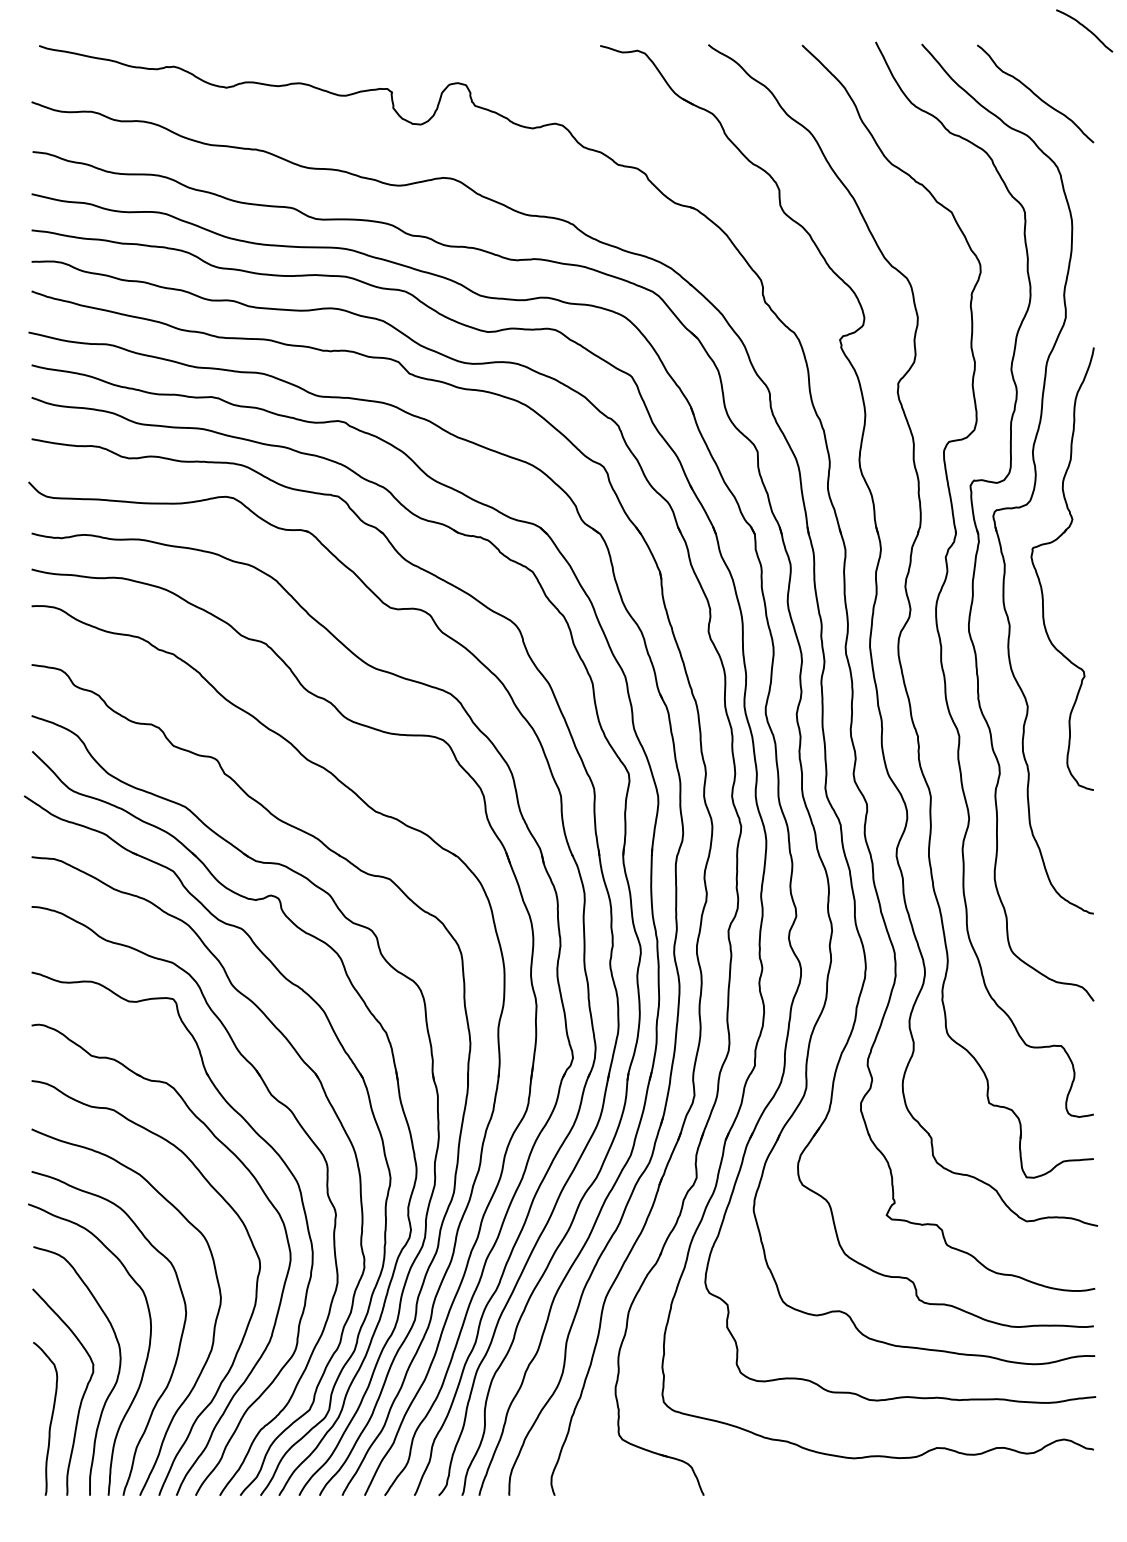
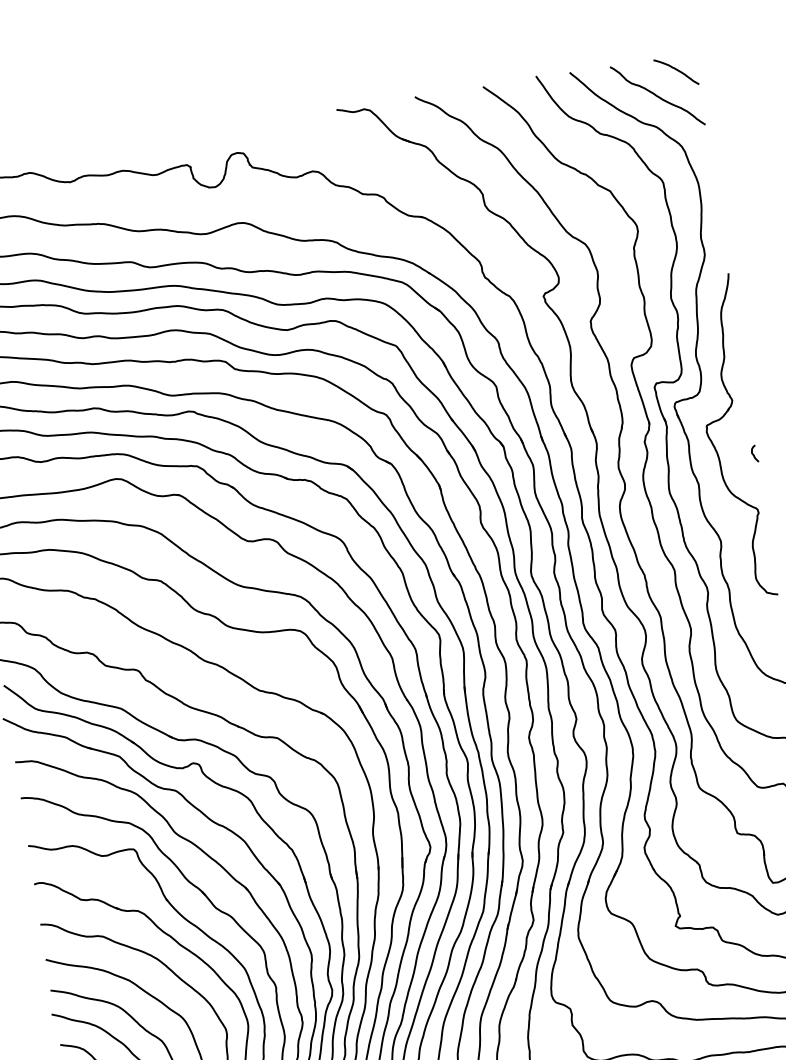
curve: (1085, 28) -> (676, 70), moved
curve: (1090, 596) -> (754, 454), added

